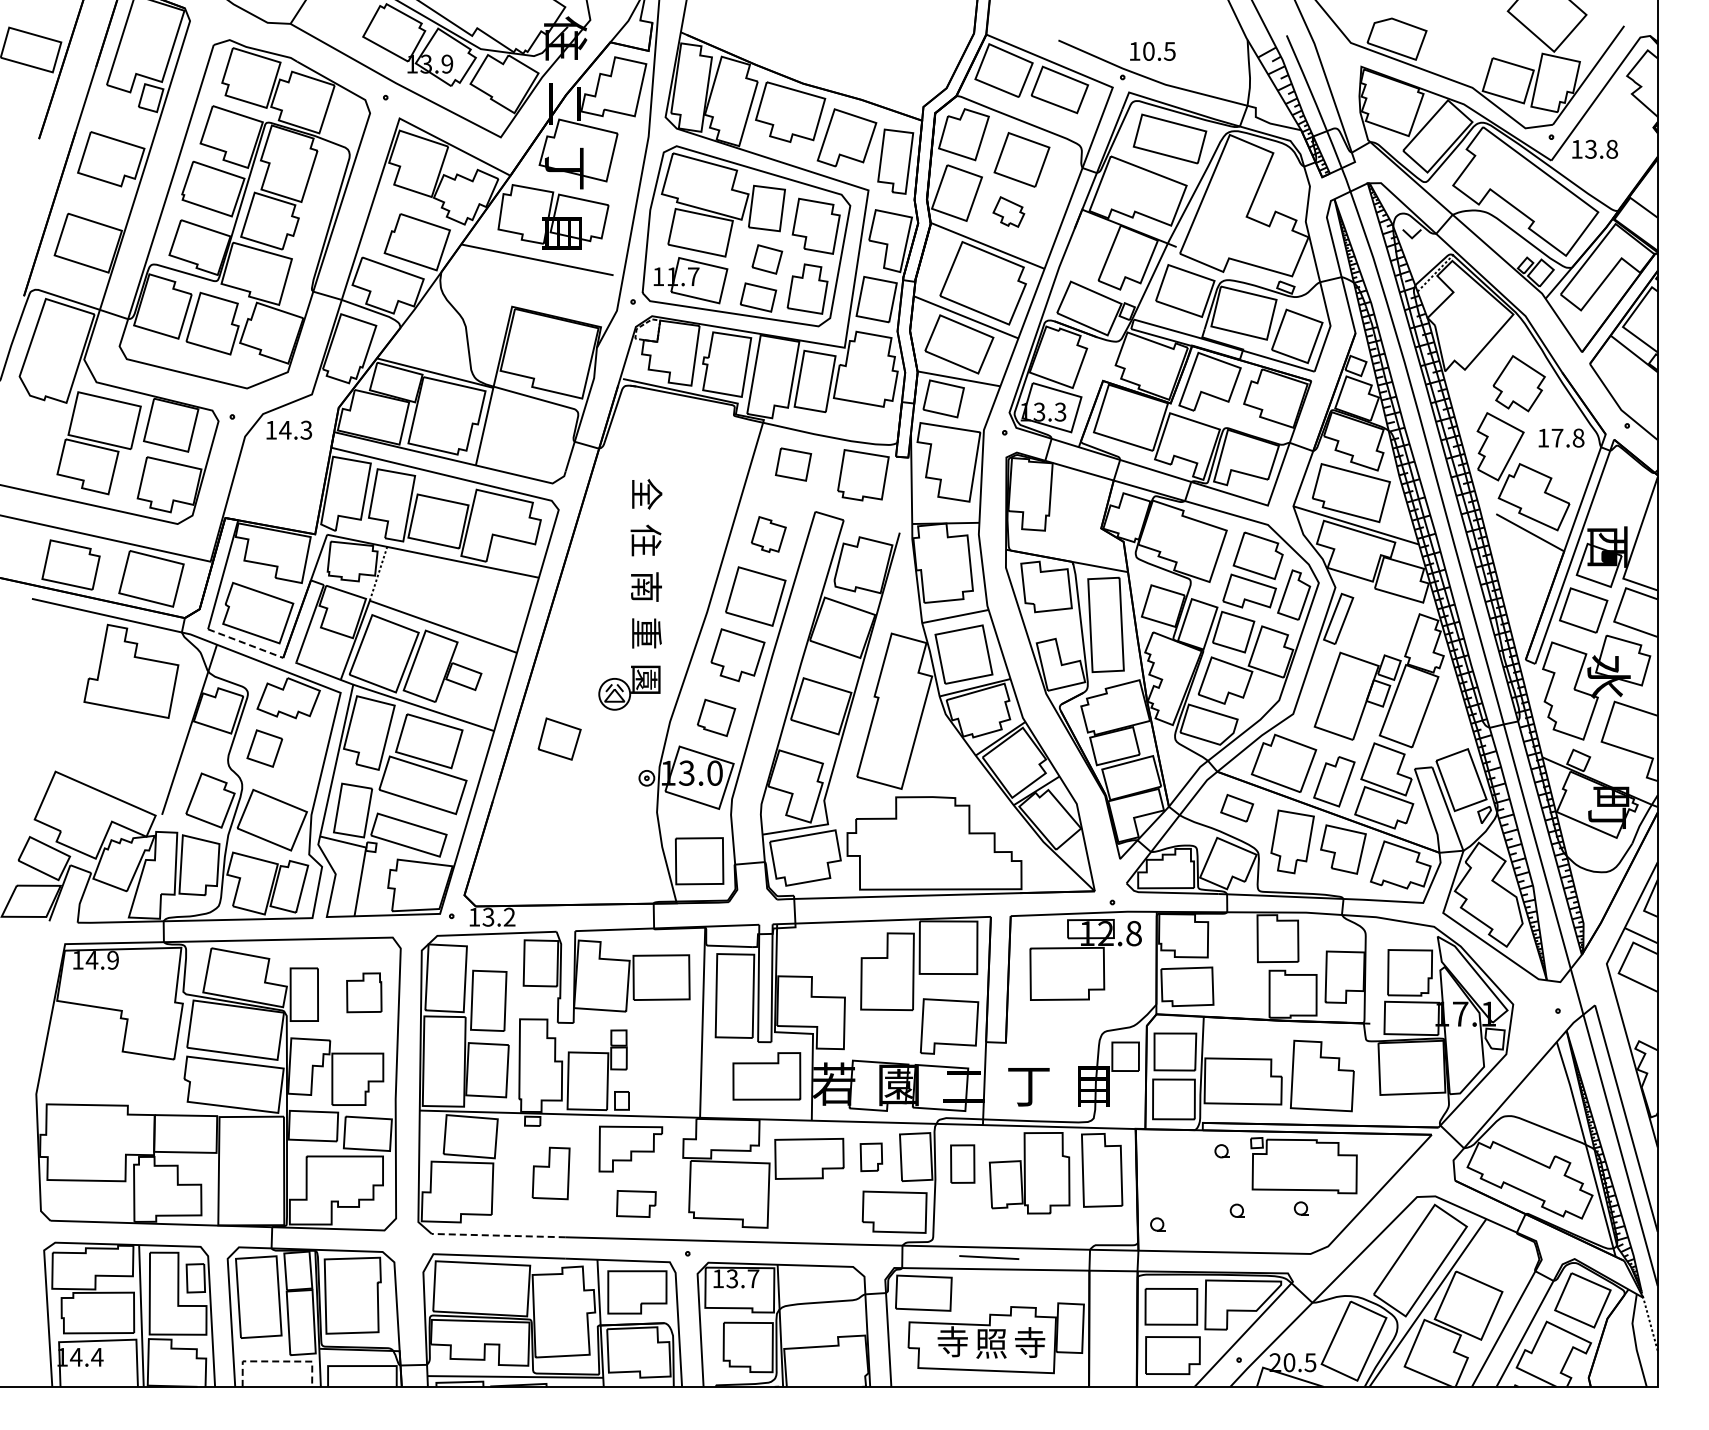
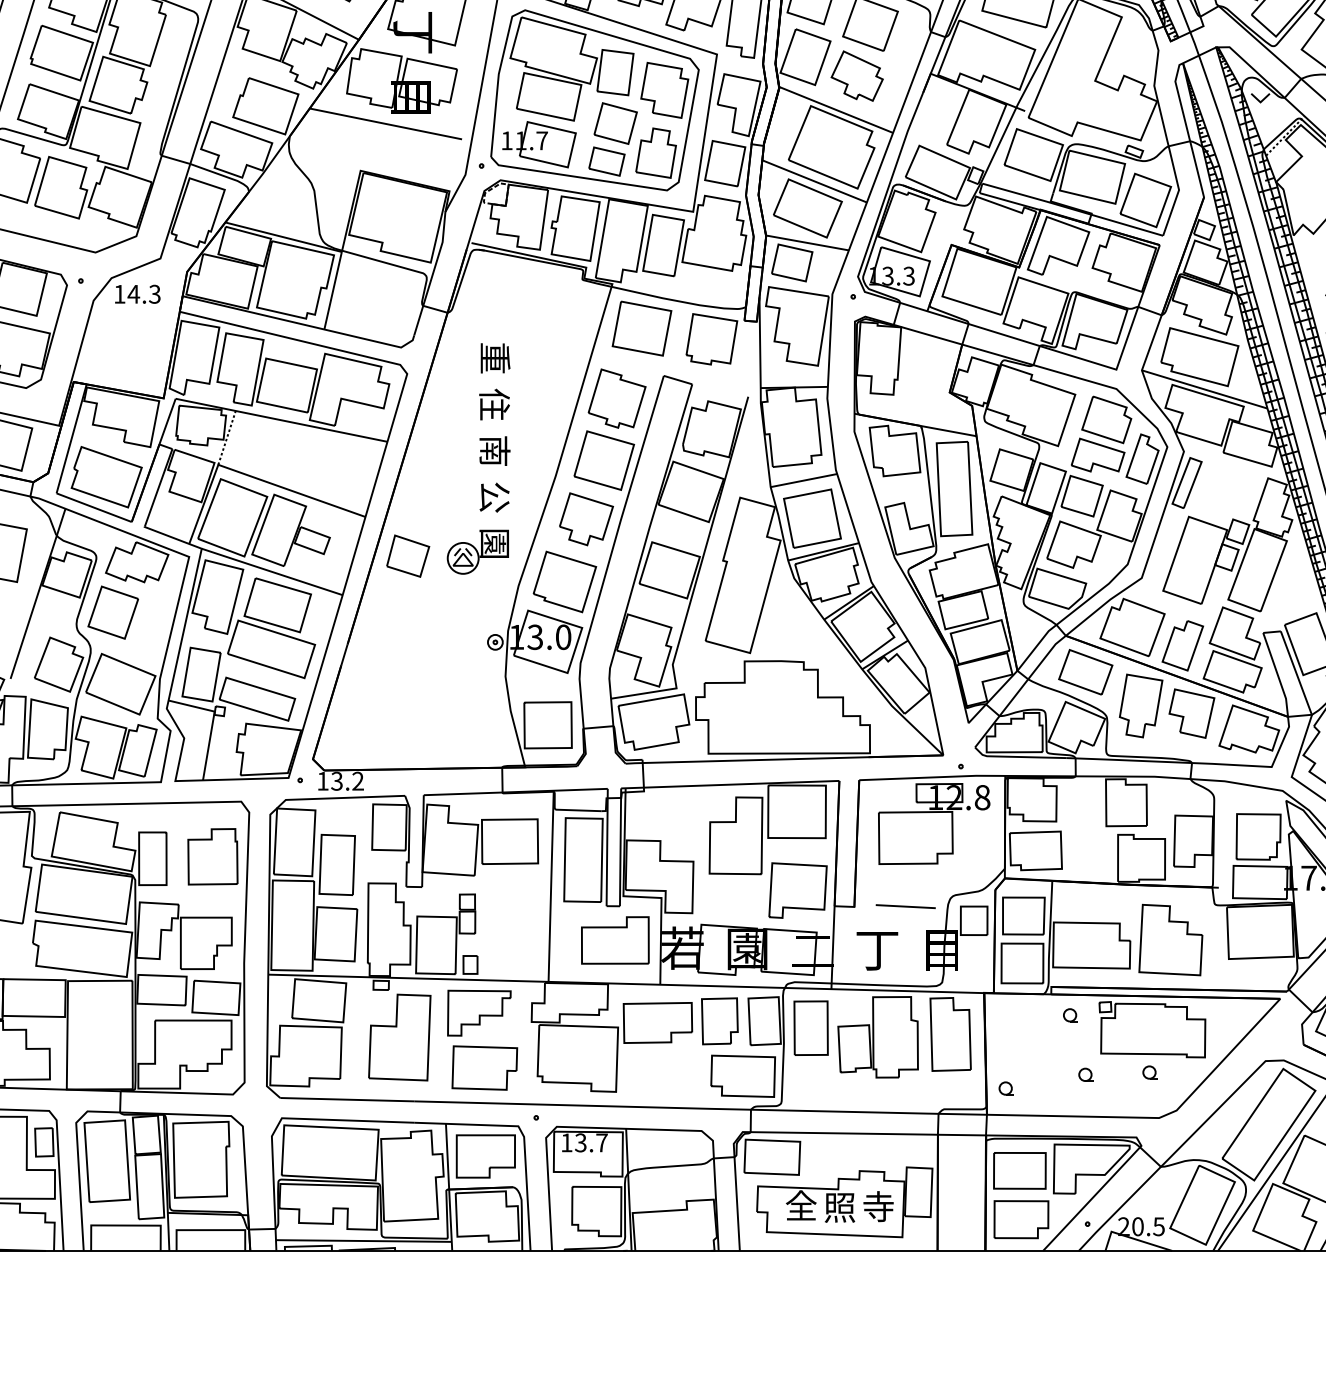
part: (1008, 211) -> (857, 75), size x1.67
part: (767, 259) -> (616, 123), size x1.43
part: (793, 464) -> (642, 328), size x1.67
text: (647, 494) -> (496, 358), 全 -> 重
part: (768, 534) -> (617, 398), size x1.67
text: (646, 633) -> (495, 497), 重 -> 公
line: (246, 643) -> (95, 507), dashed -> solid
part: (716, 717) -> (565, 581), size x1.67
part: (559, 738) -> (408, 555), moved
part: (264, 748) -> (113, 612), size x1.43
part: (1236, 808) -> (1085, 672), size x1.67
part: (363, 992) -> (212, 856), size x1.43
part: (871, 1157) -> (720, 1021), size x1.67
part: (962, 1163) -> (811, 1027), size x1.43
part: (550, 1173) -> (399, 1037), size x1.67
part: (636, 1203) -> (485, 1067), size x1.67
line: (498, 1235) -> (347, 1099), dashed -> solid
line: (989, 1257) -> (906, 906), moved
text: (952, 1341) -> (801, 1205), 寺 -> 全
line: (277, 1361) -> (126, 1225), dashed -> solid

